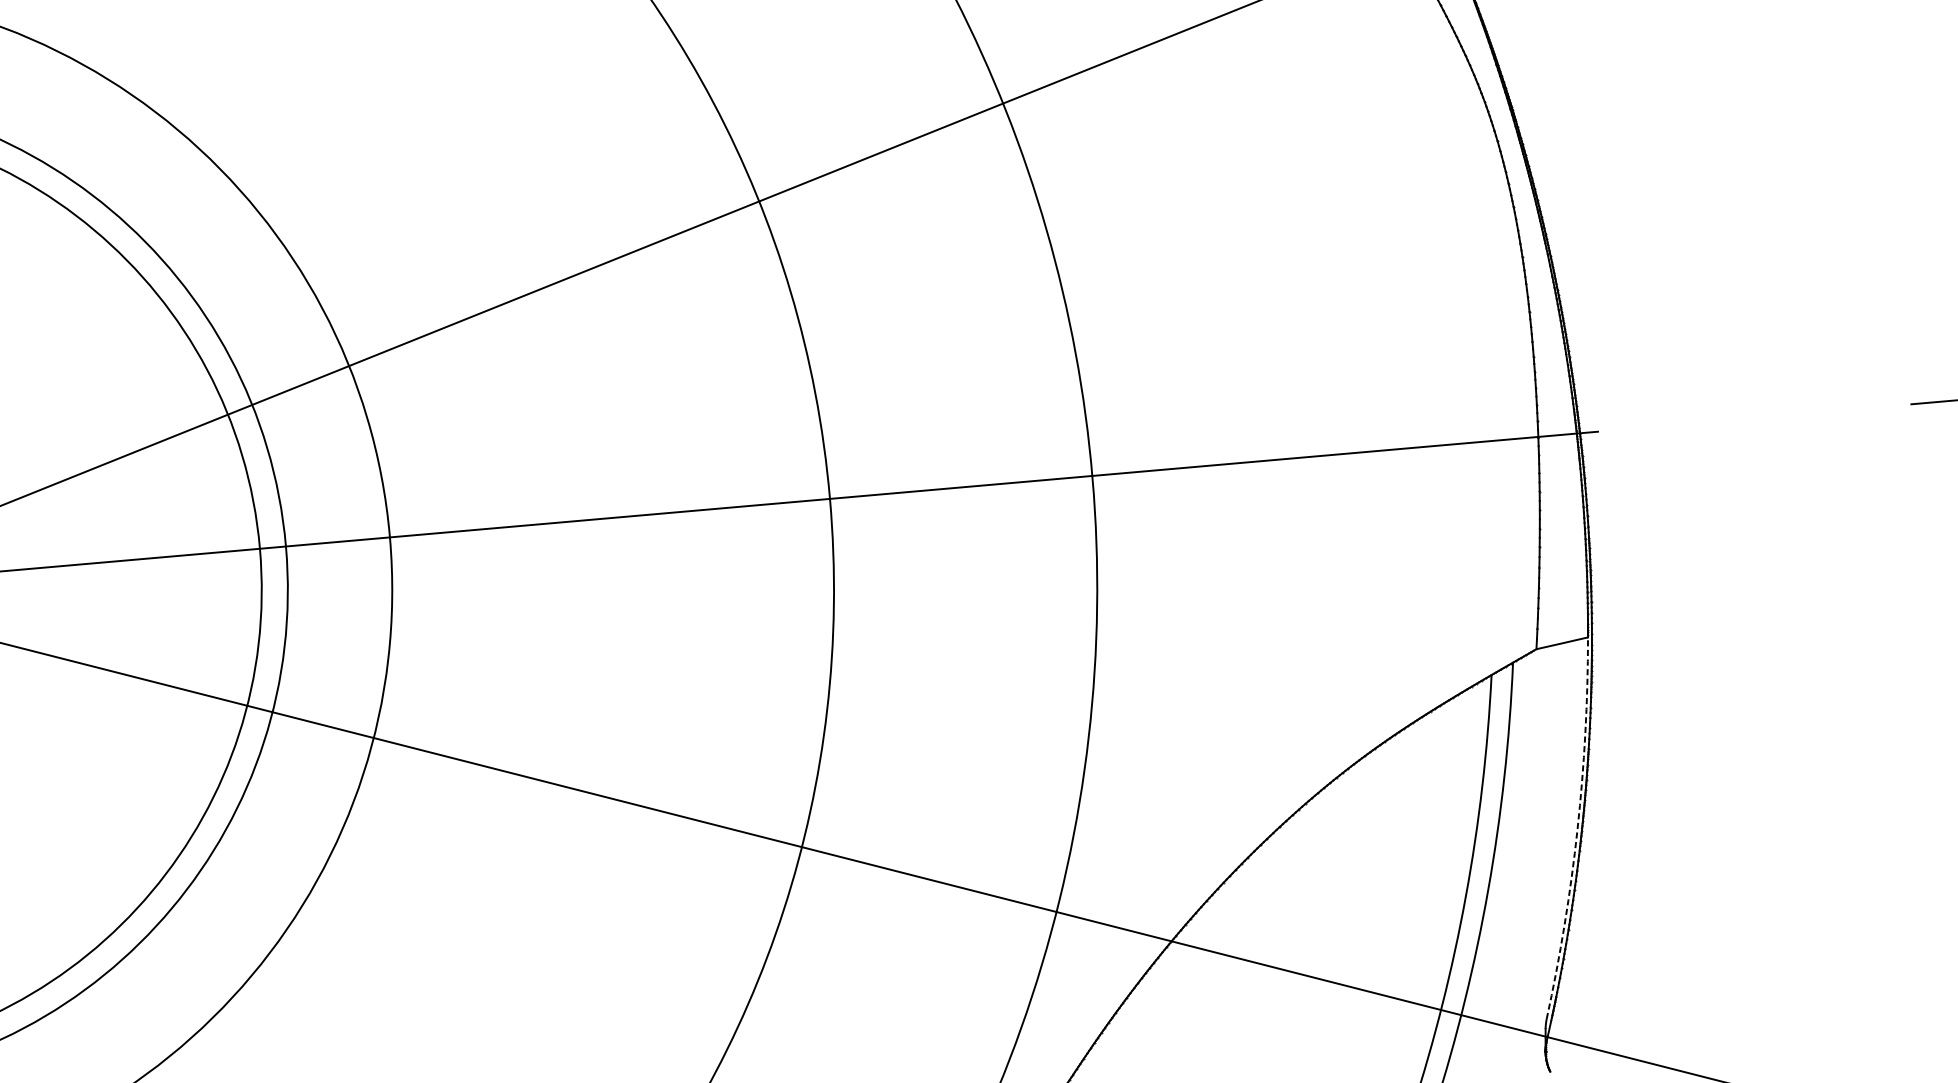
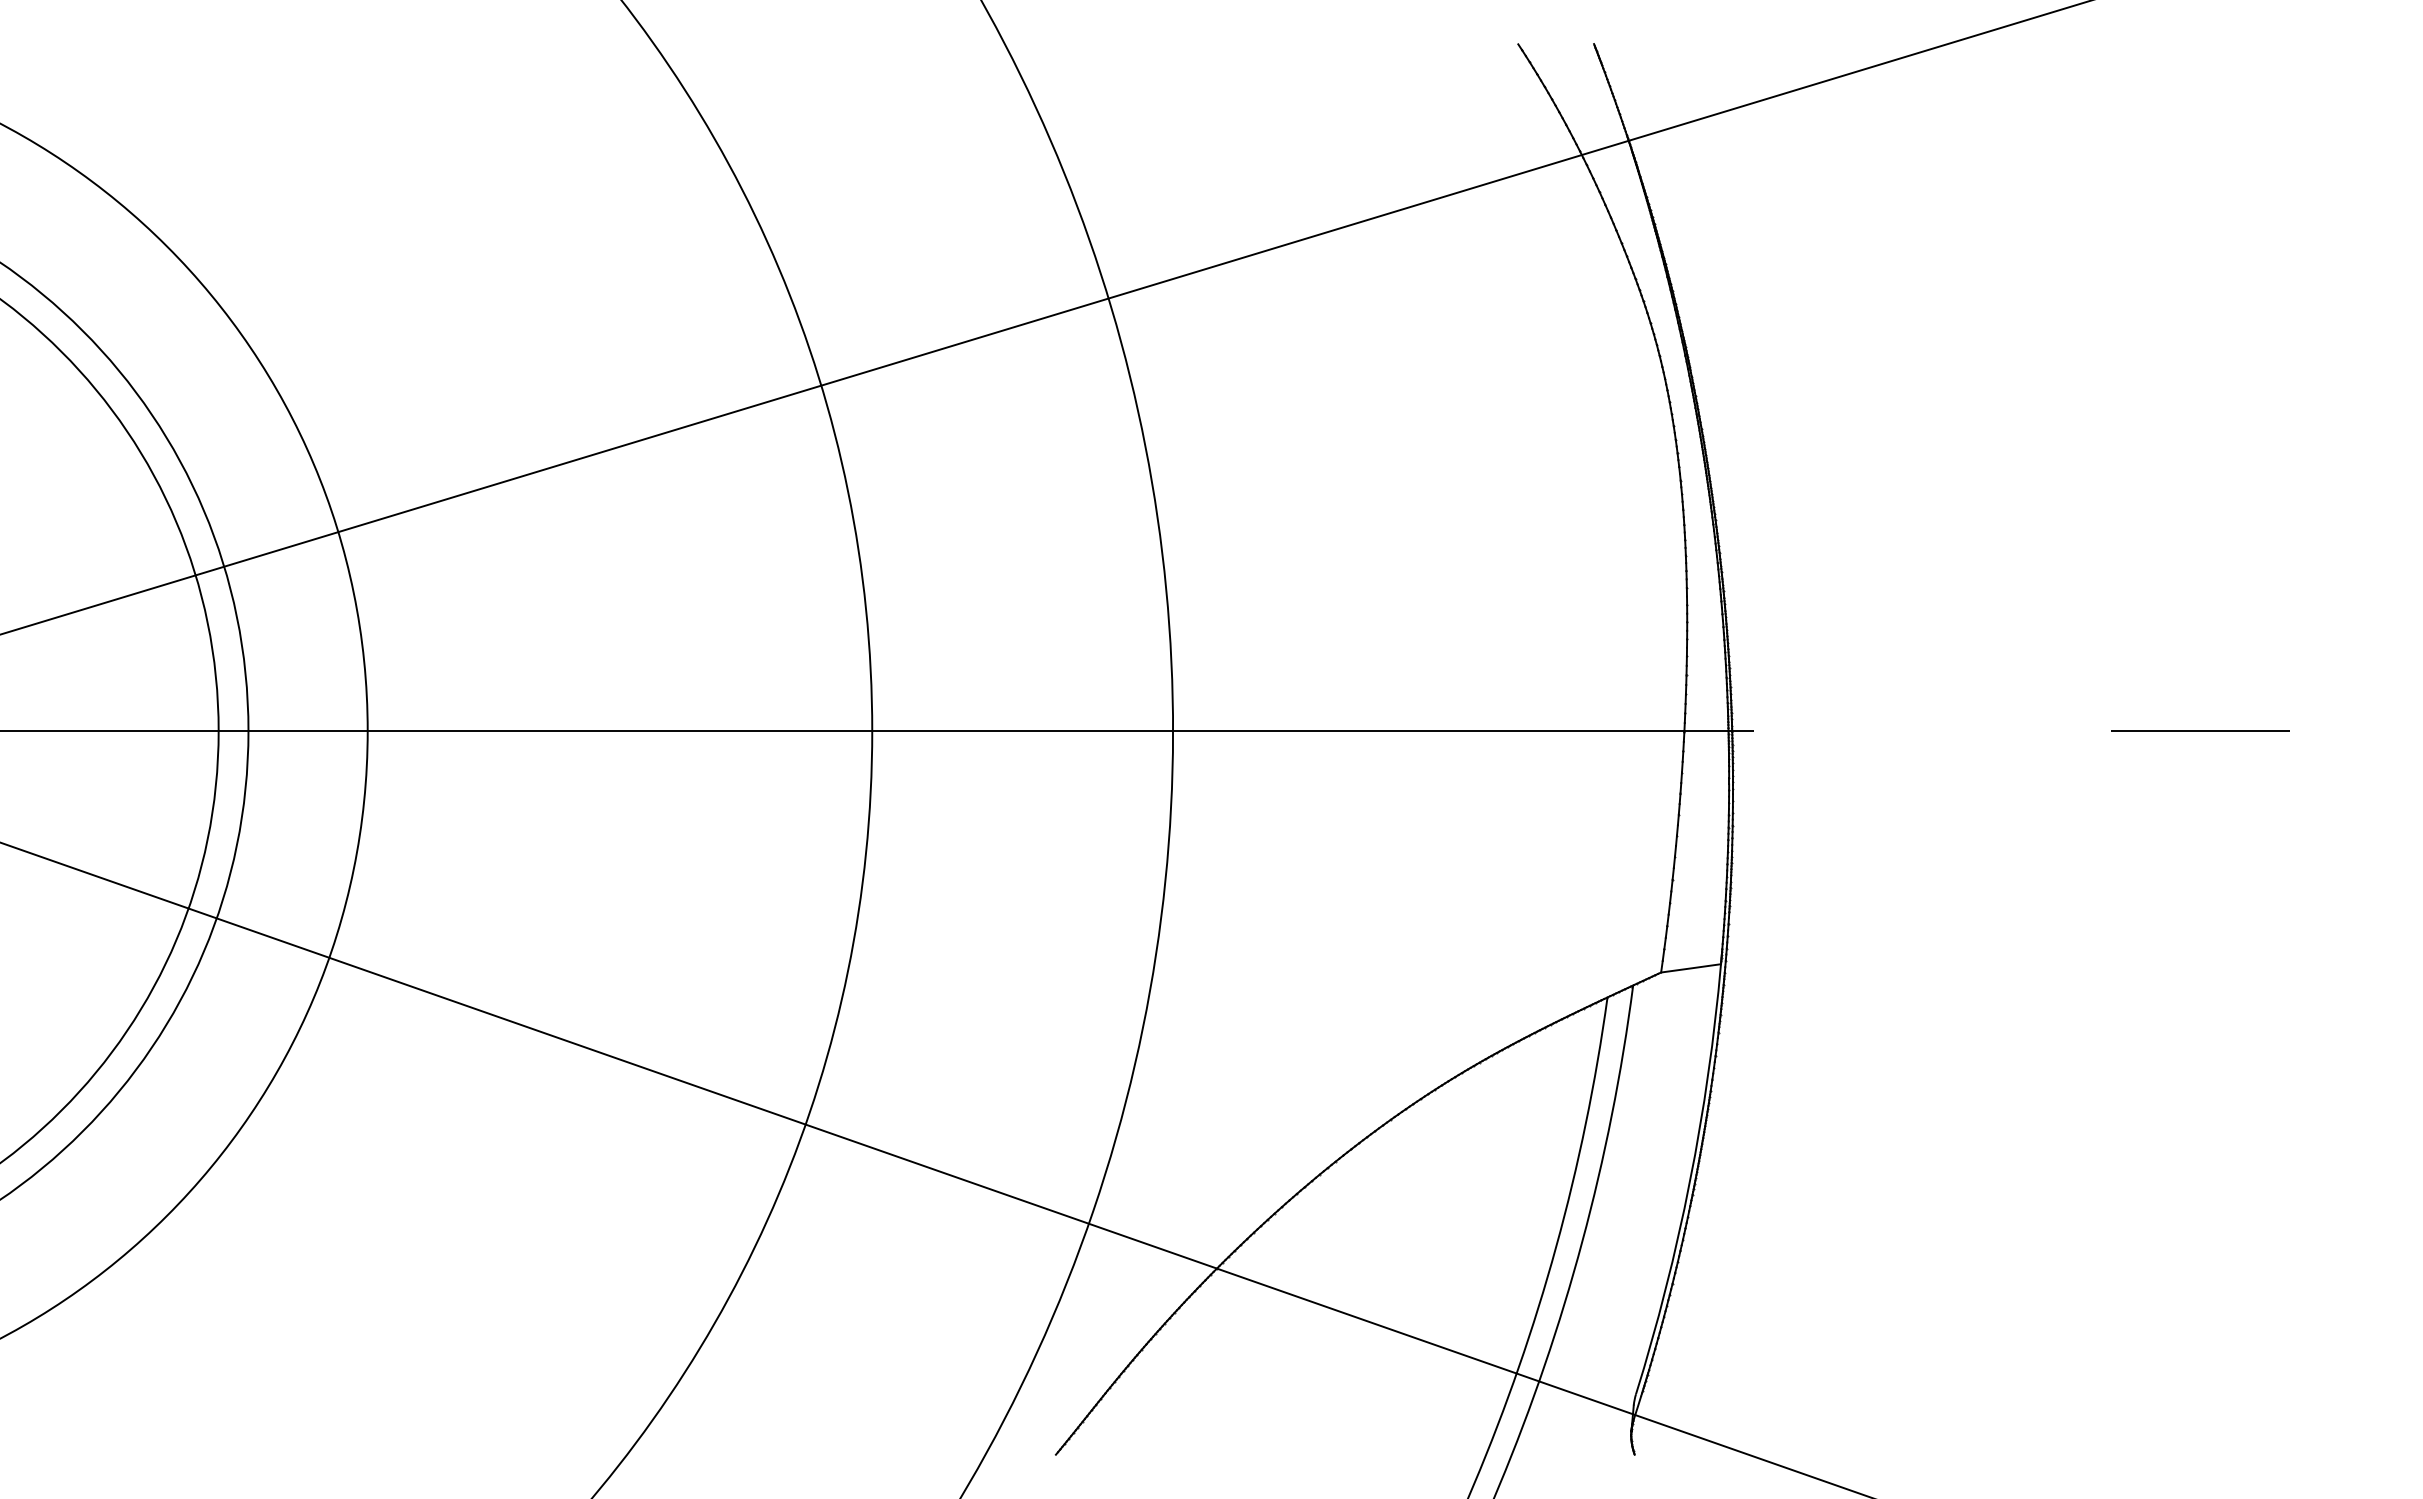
arc: (1577, 829) -> (1689, 1181), dashed -> solid

